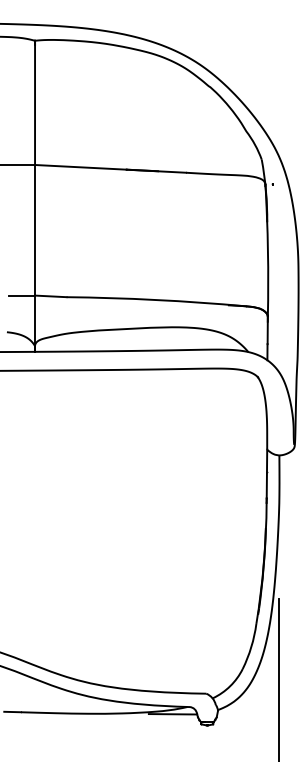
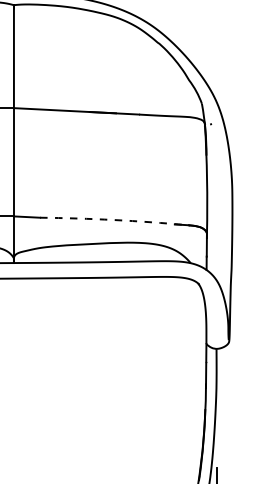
arc: (155, 299) -> (113, 219), solid -> dashed

